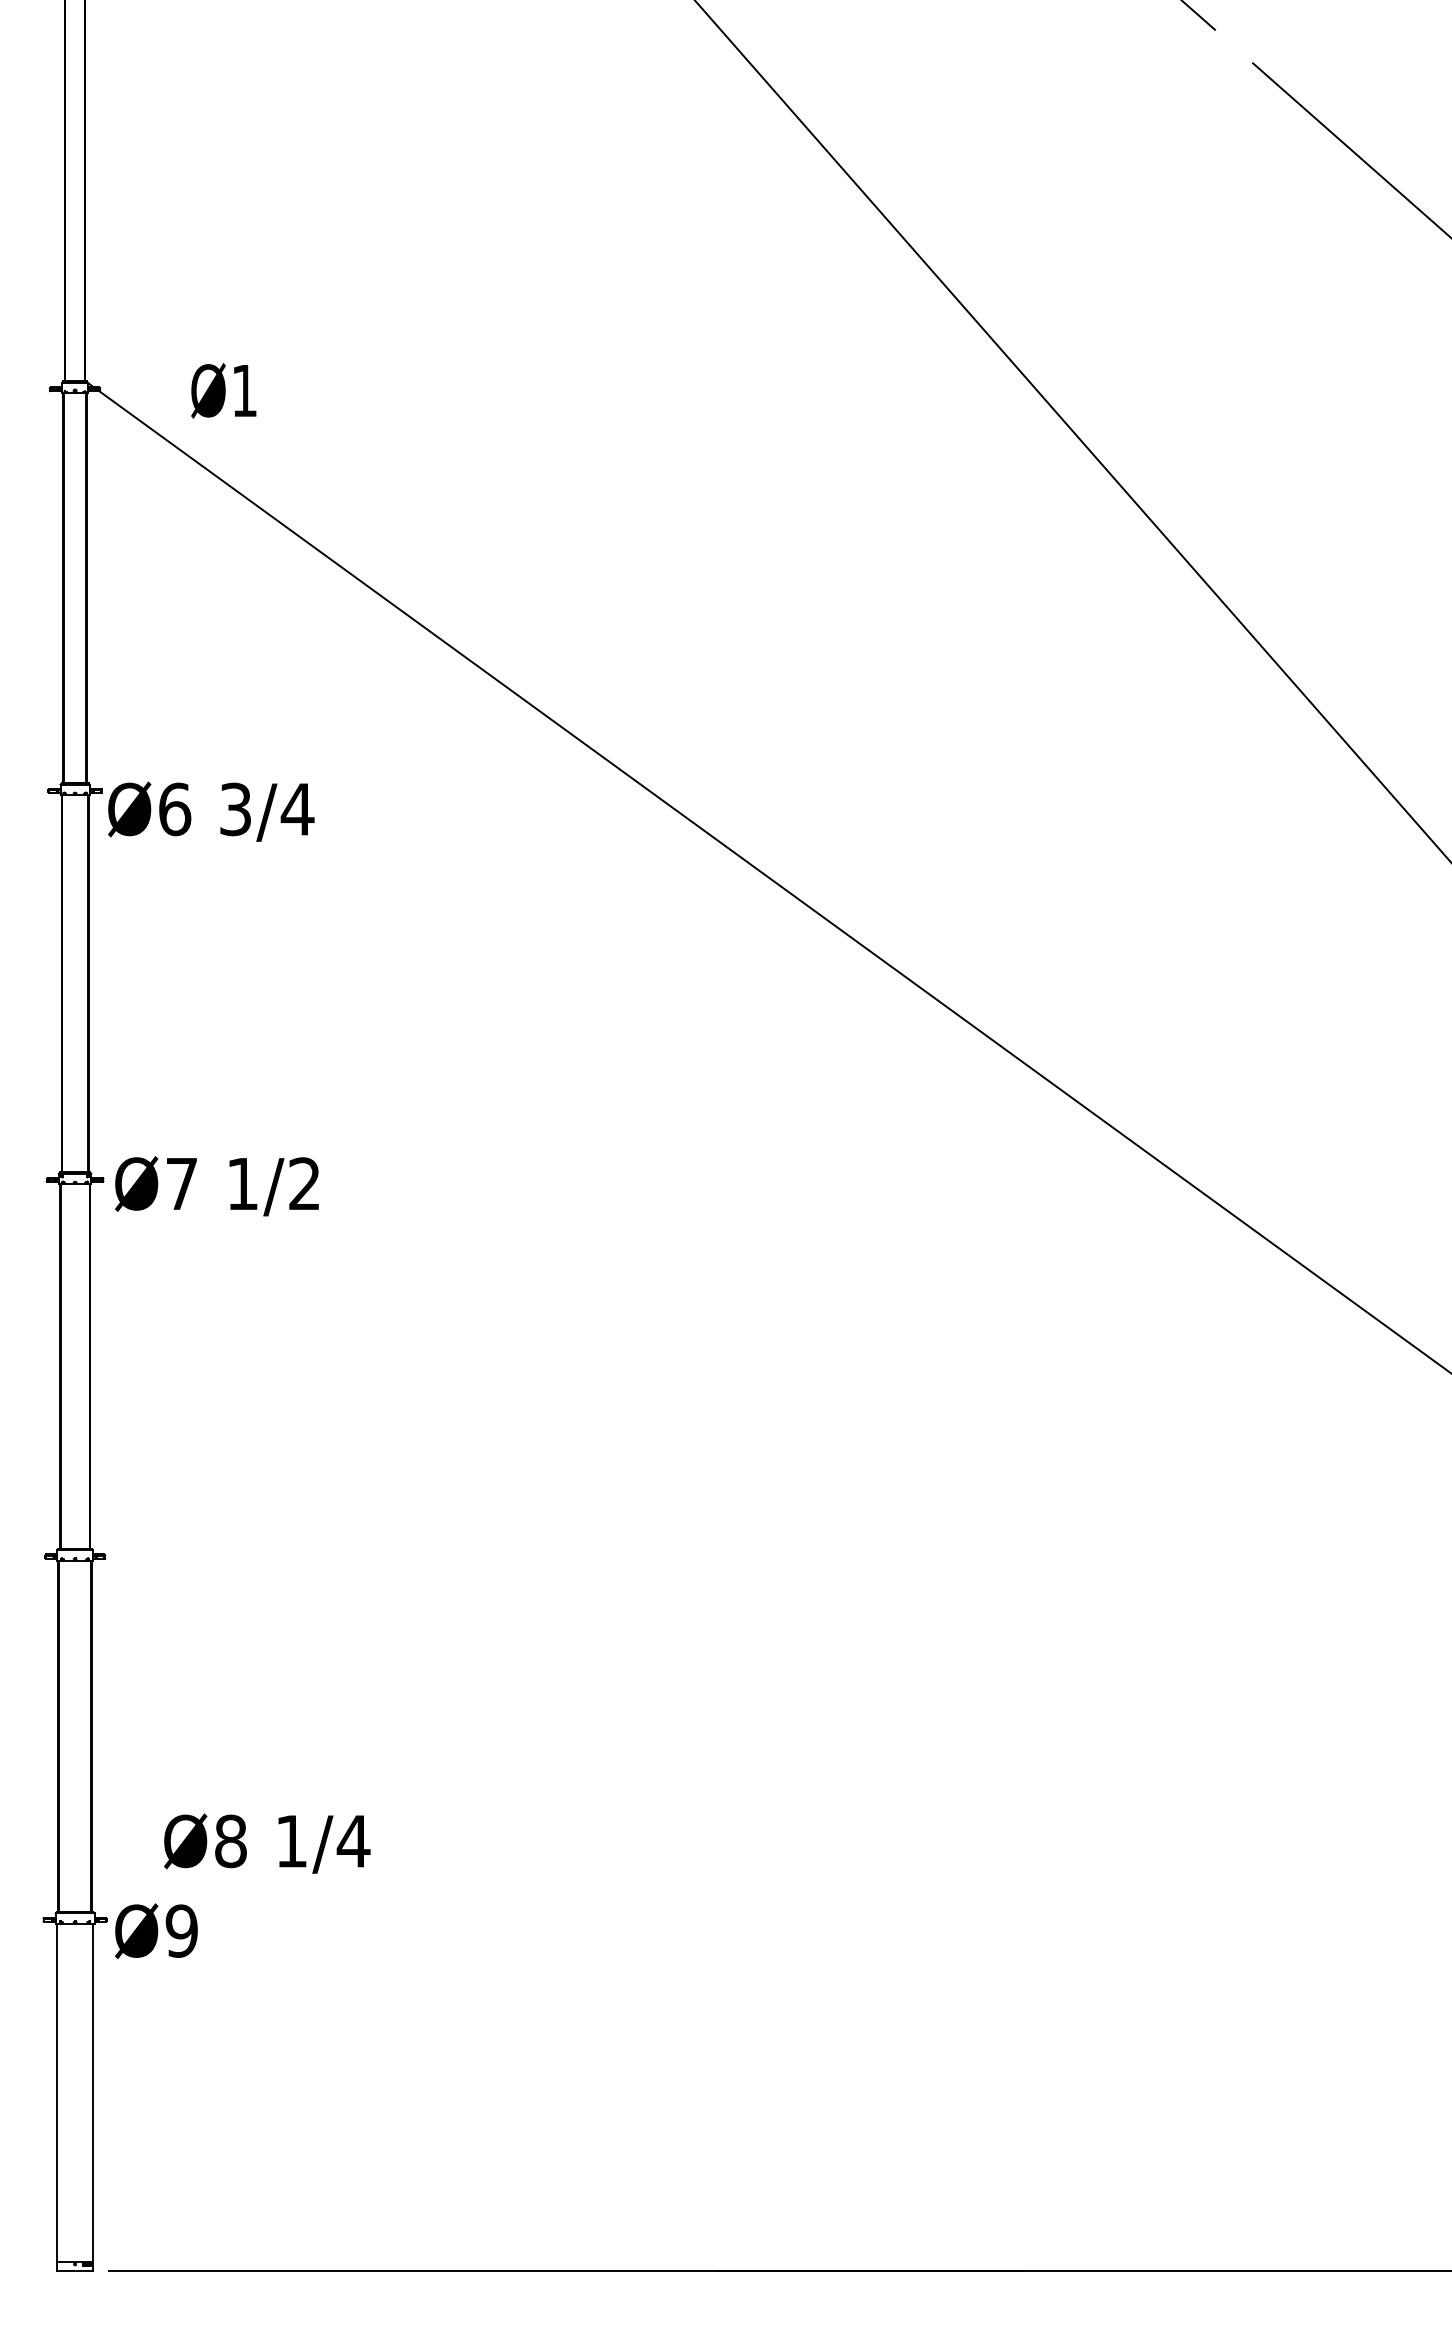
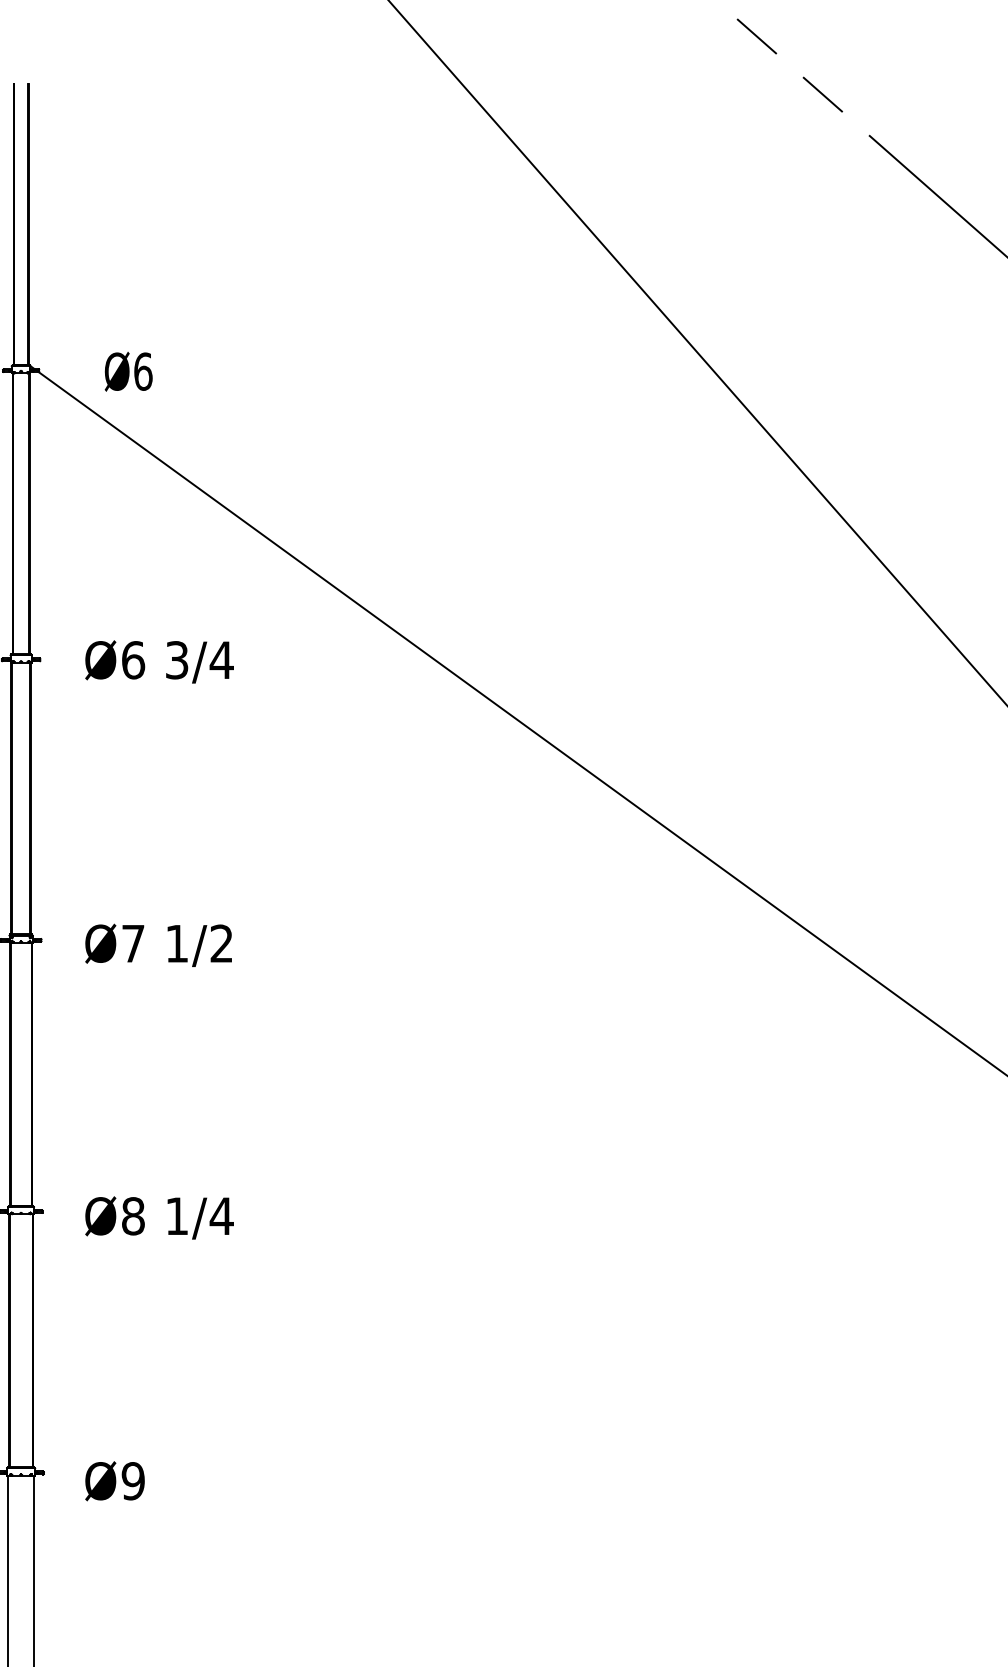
text: (244, 390) -> (143, 371), Ø1 -> Ø6
text: (211, 811) -> (159, 661), moved
text: (216, 1186) -> (158, 945), moved
text: (267, 1843) -> (159, 1217), moved
text: (156, 1930) -> (115, 1480), moved

